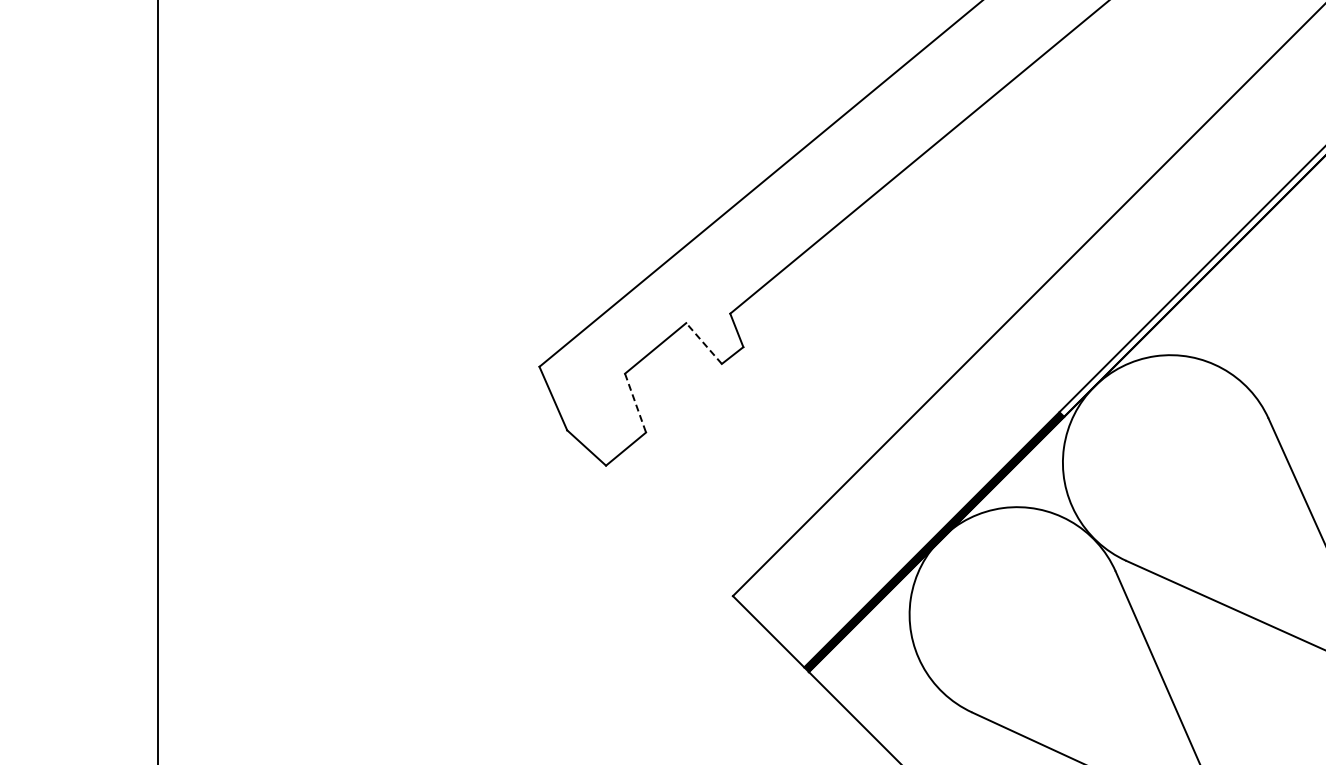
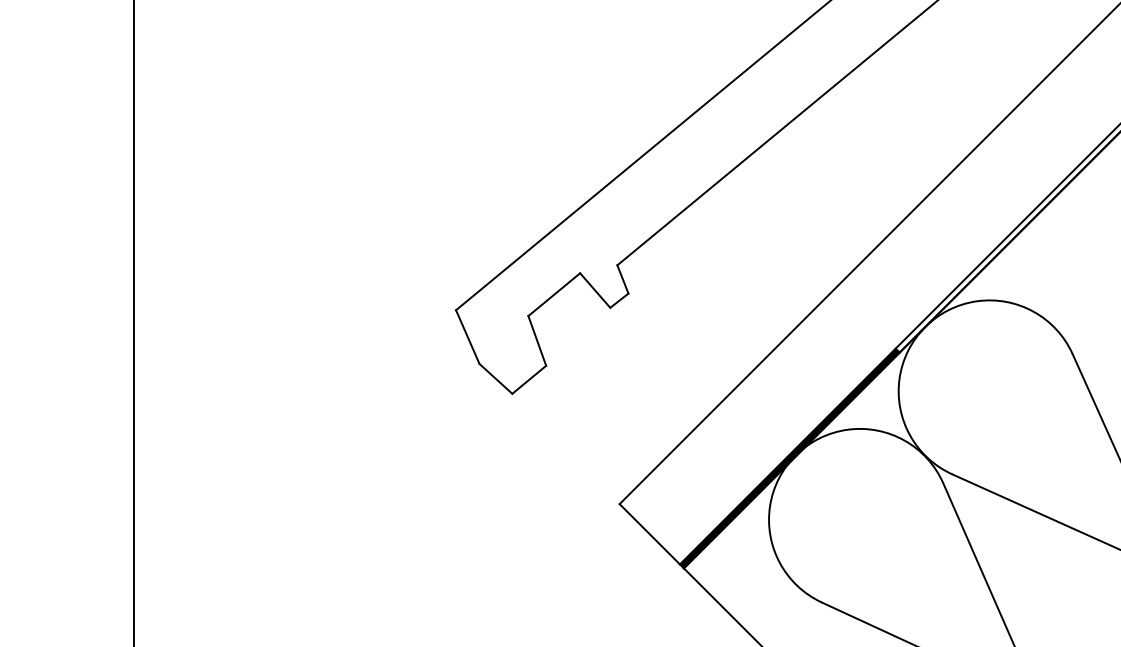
line: (703, 343) -> (594, 290), dashed -> solid
line: (635, 403) -> (537, 341), dashed -> solid

